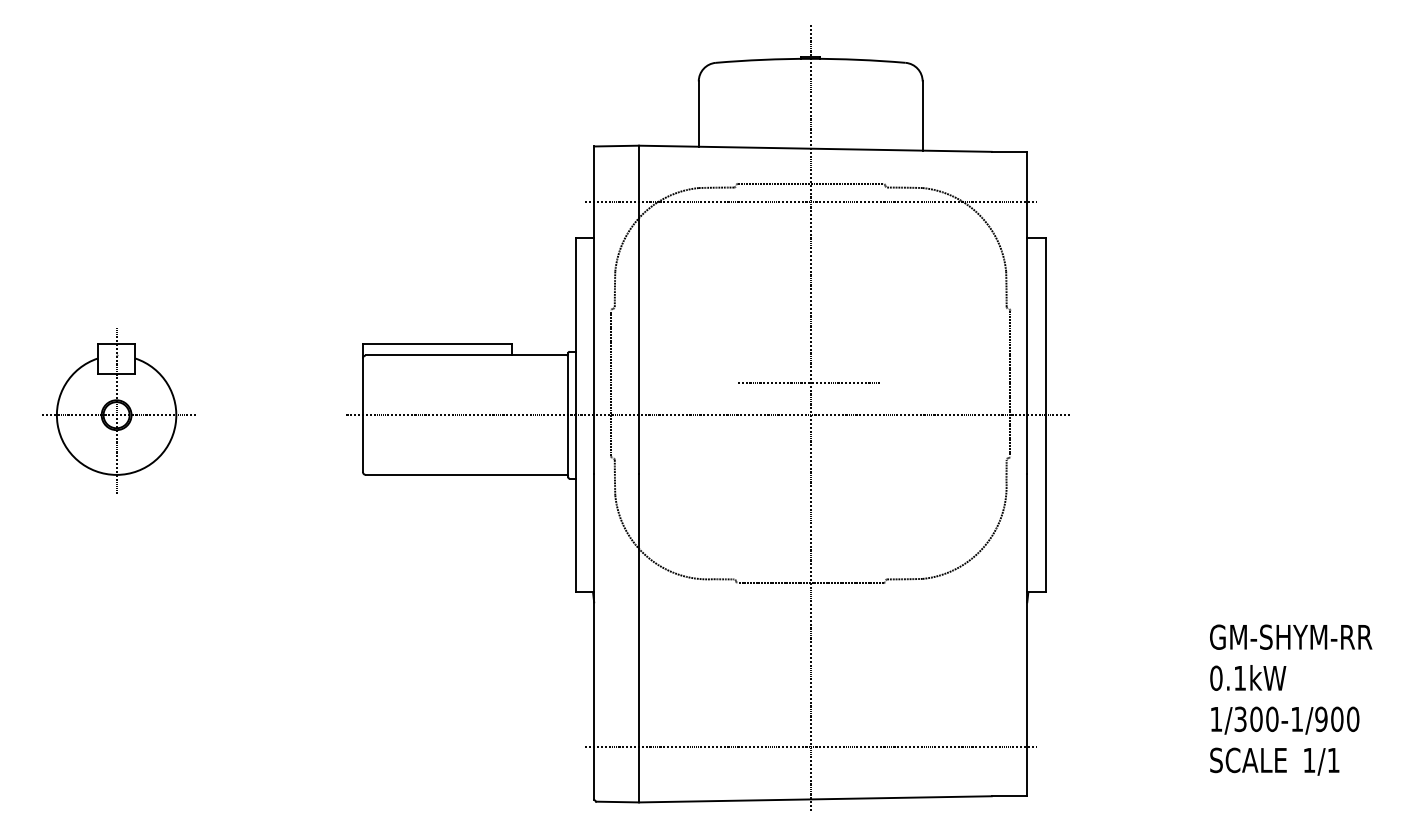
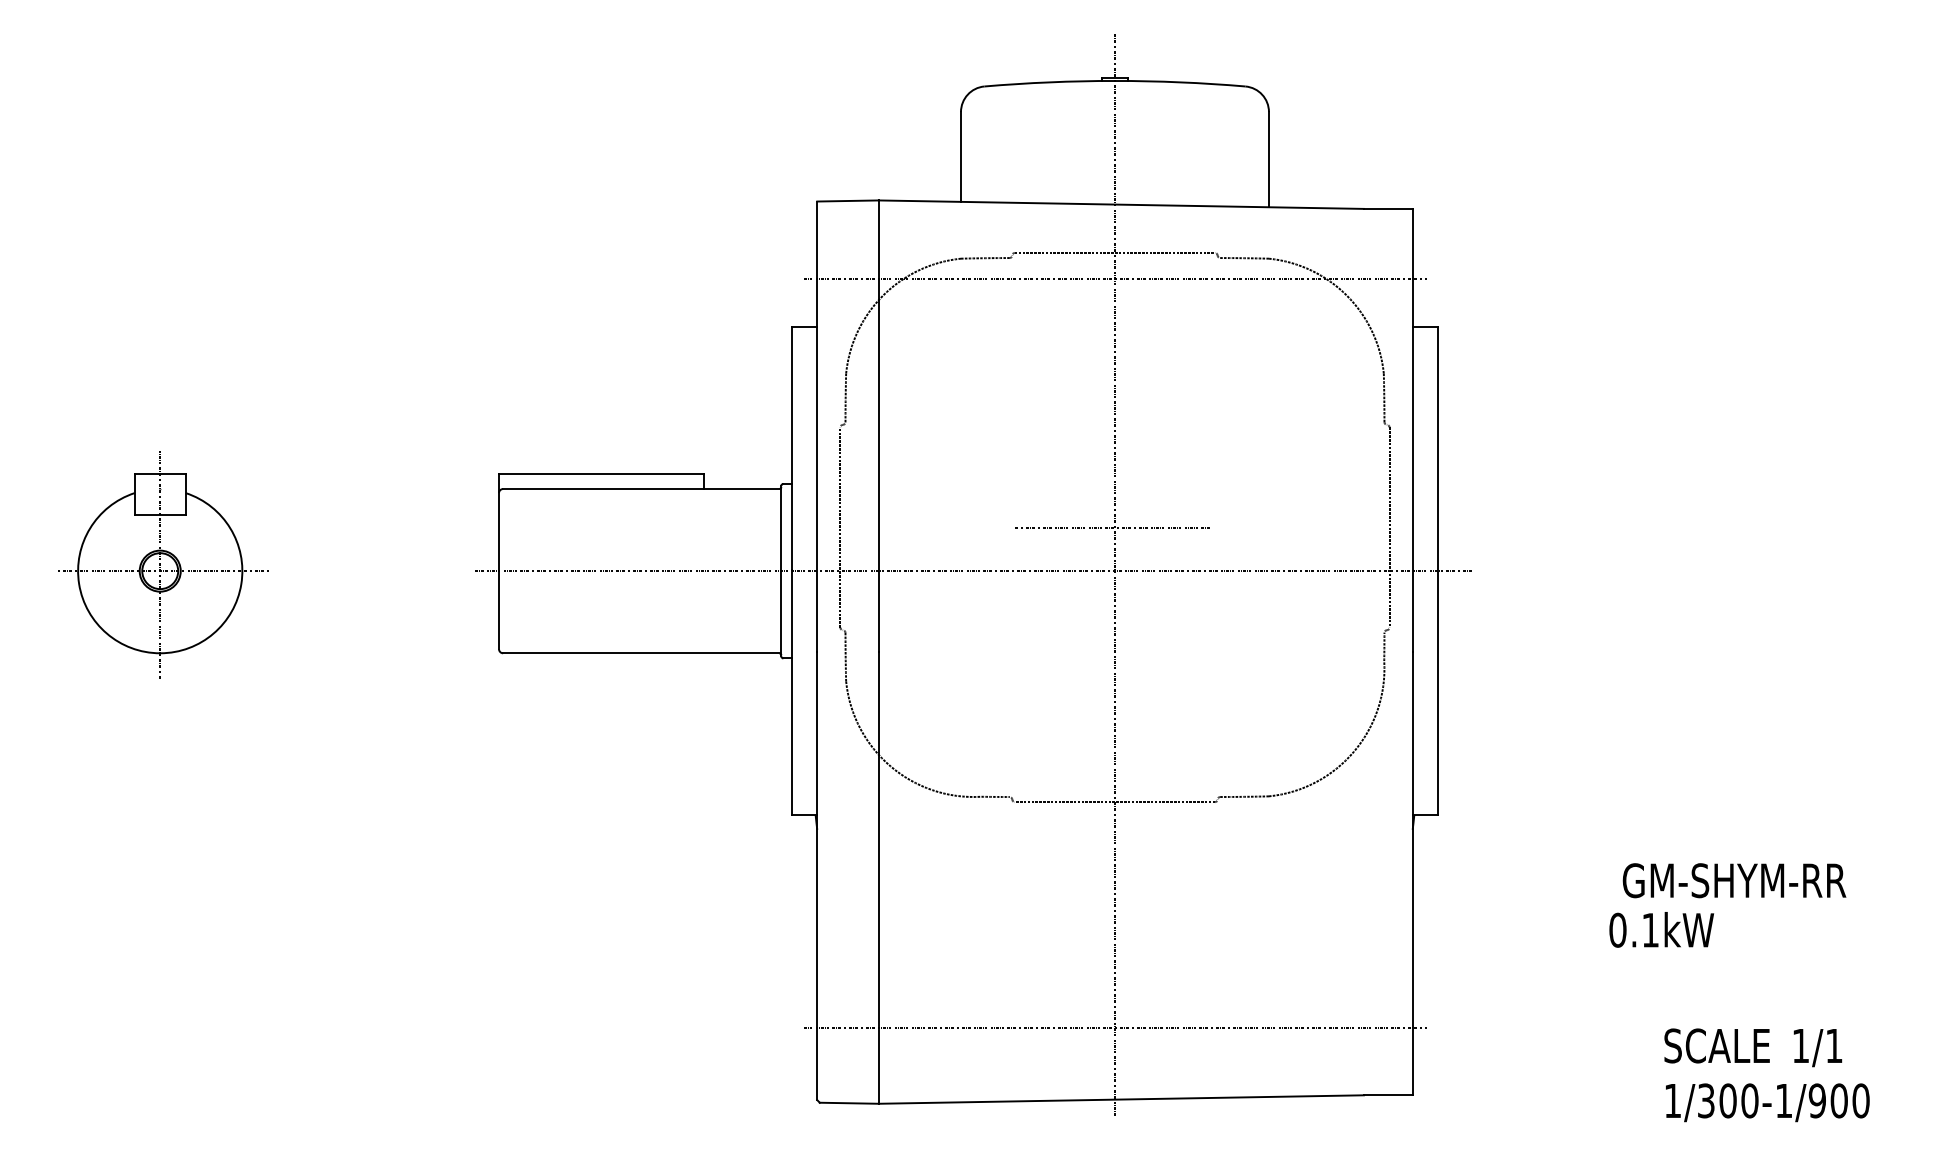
text: (1291, 636) -> (1735, 879), moved
text: (1248, 677) -> (1662, 929), moved
text: (1285, 720) -> (1768, 1102), moved

